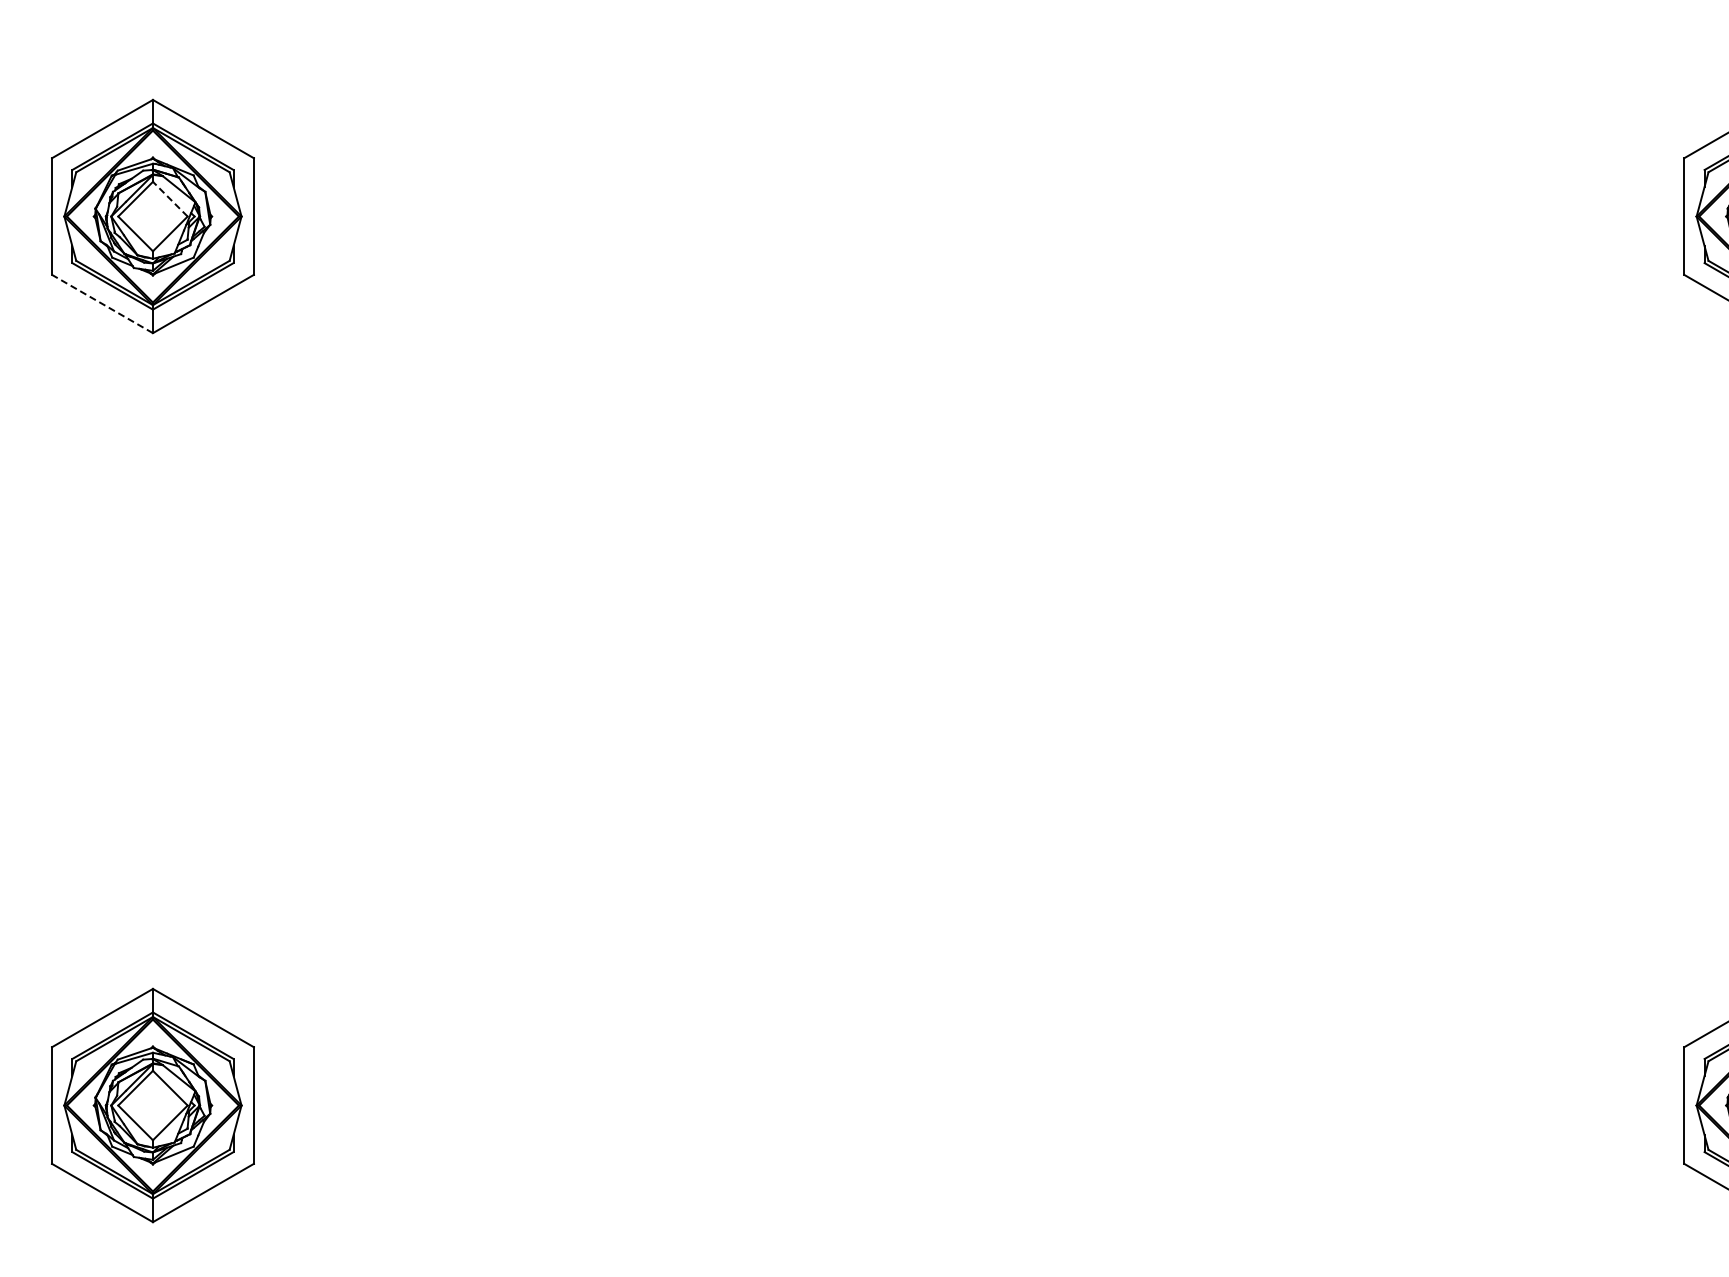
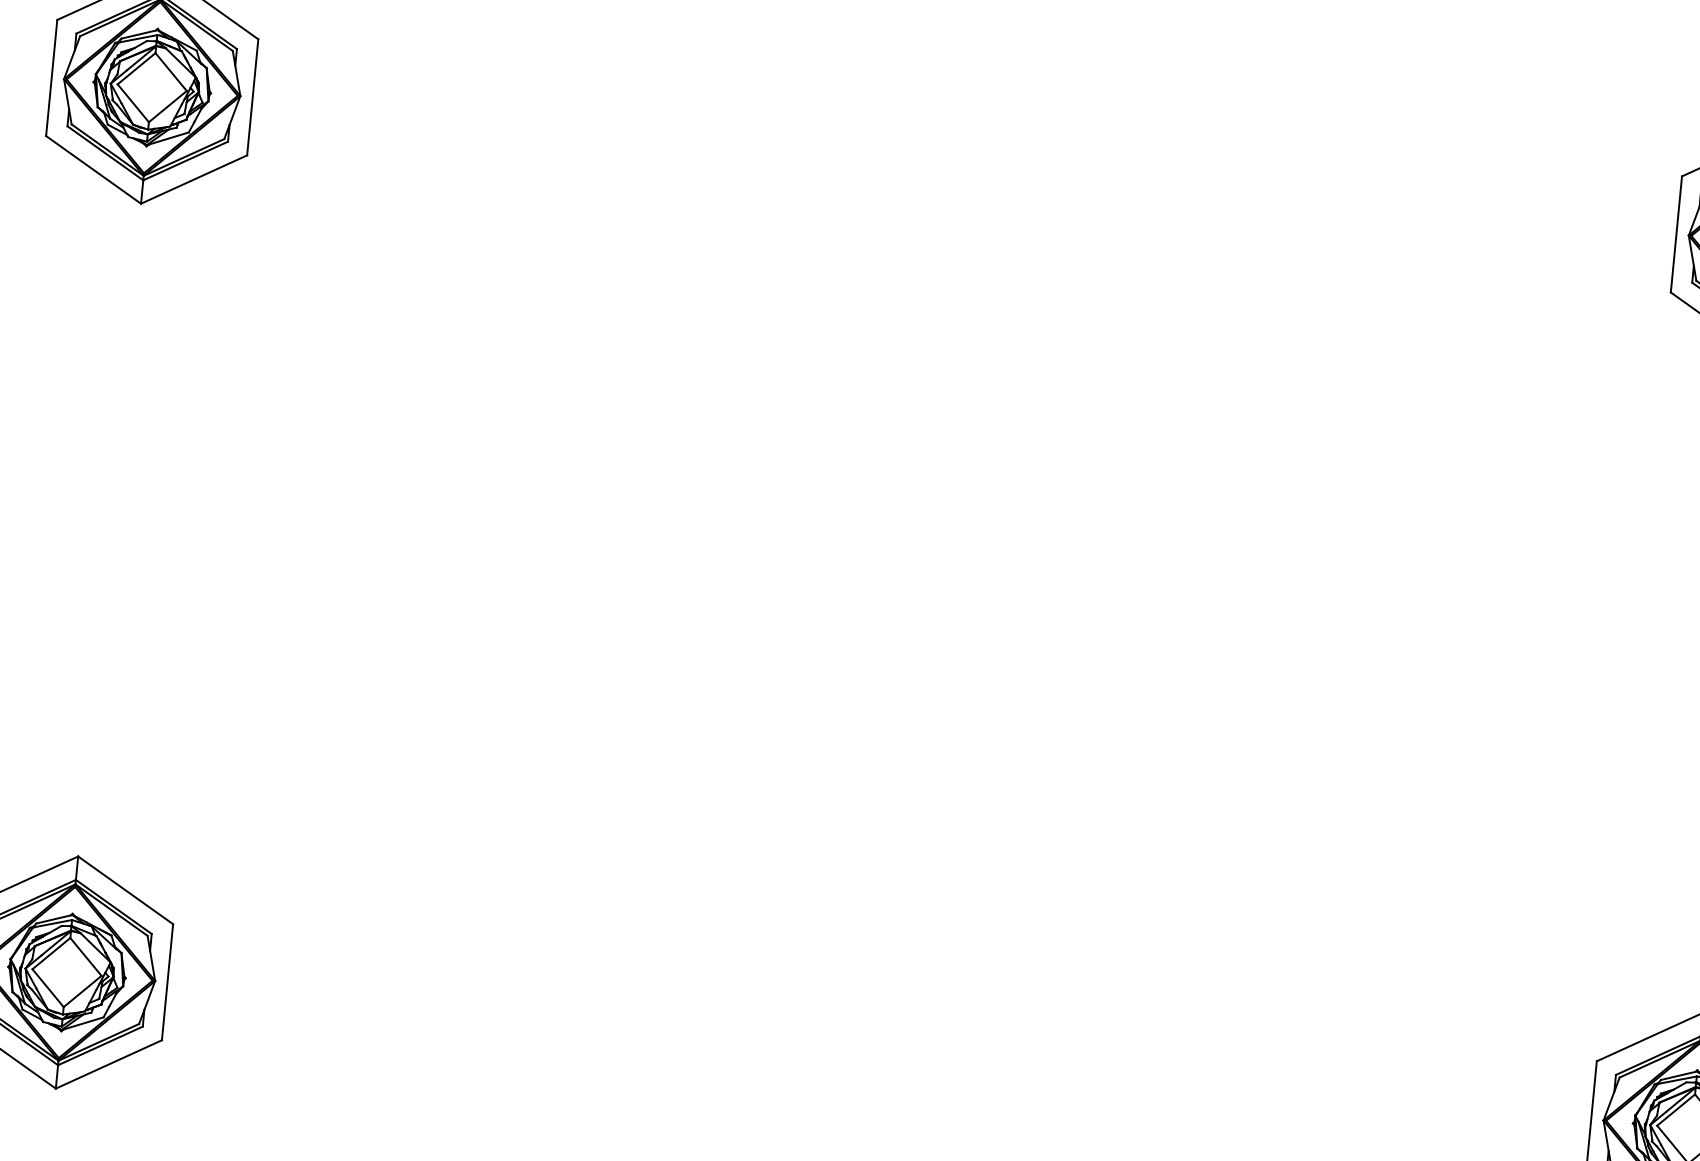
line: (170, 199) -> (171, 72), dashed -> solid
line: (102, 303) -> (93, 169), dashed -> solid

